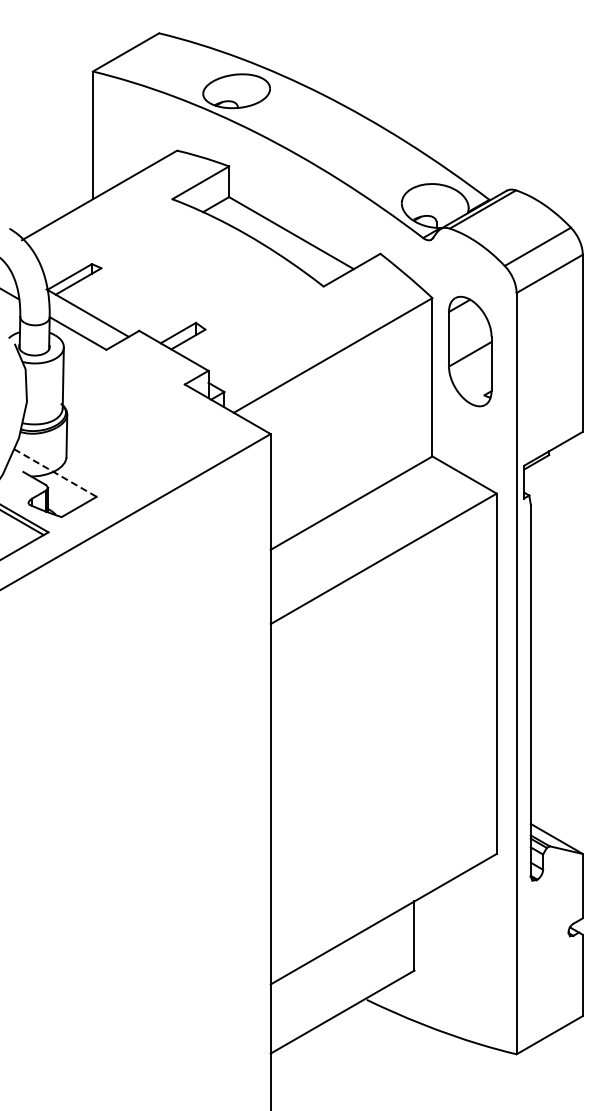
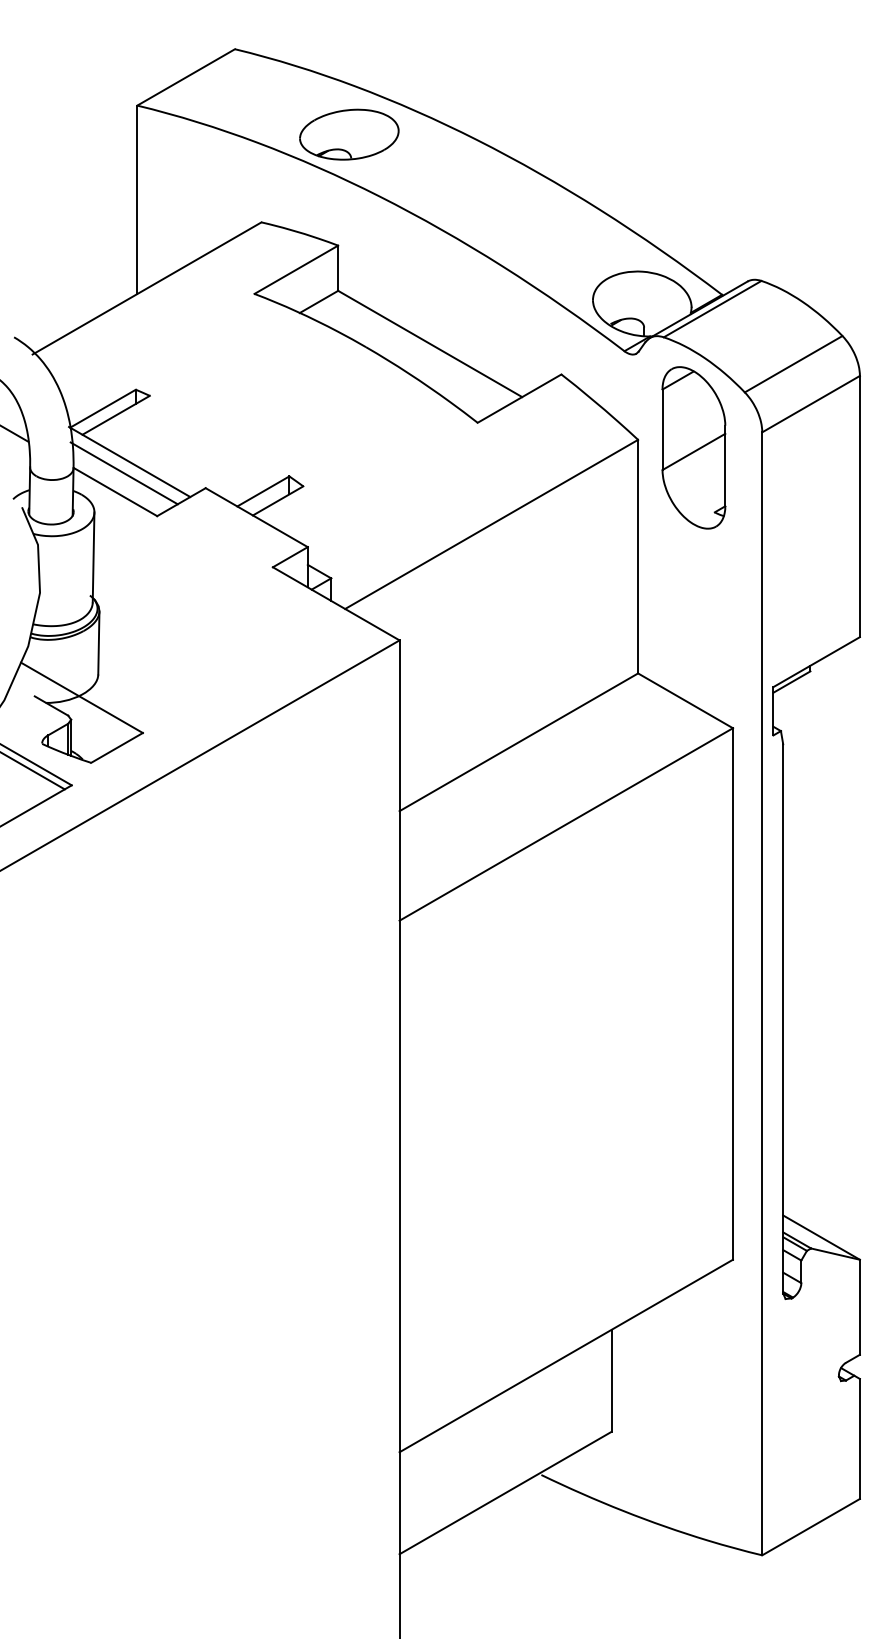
line: (83, 320) -> (123, 472), added
part: (470, 351) -> (694, 447), moved
line: (55, 473) -> (82, 698), dashed -> solid

